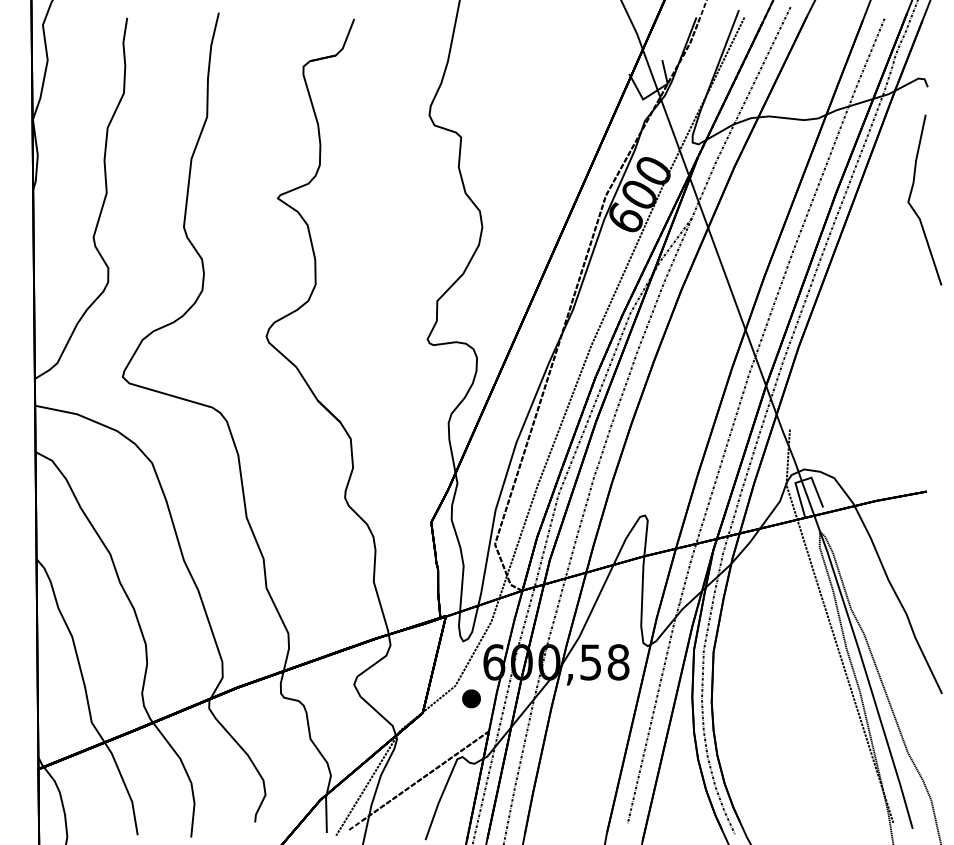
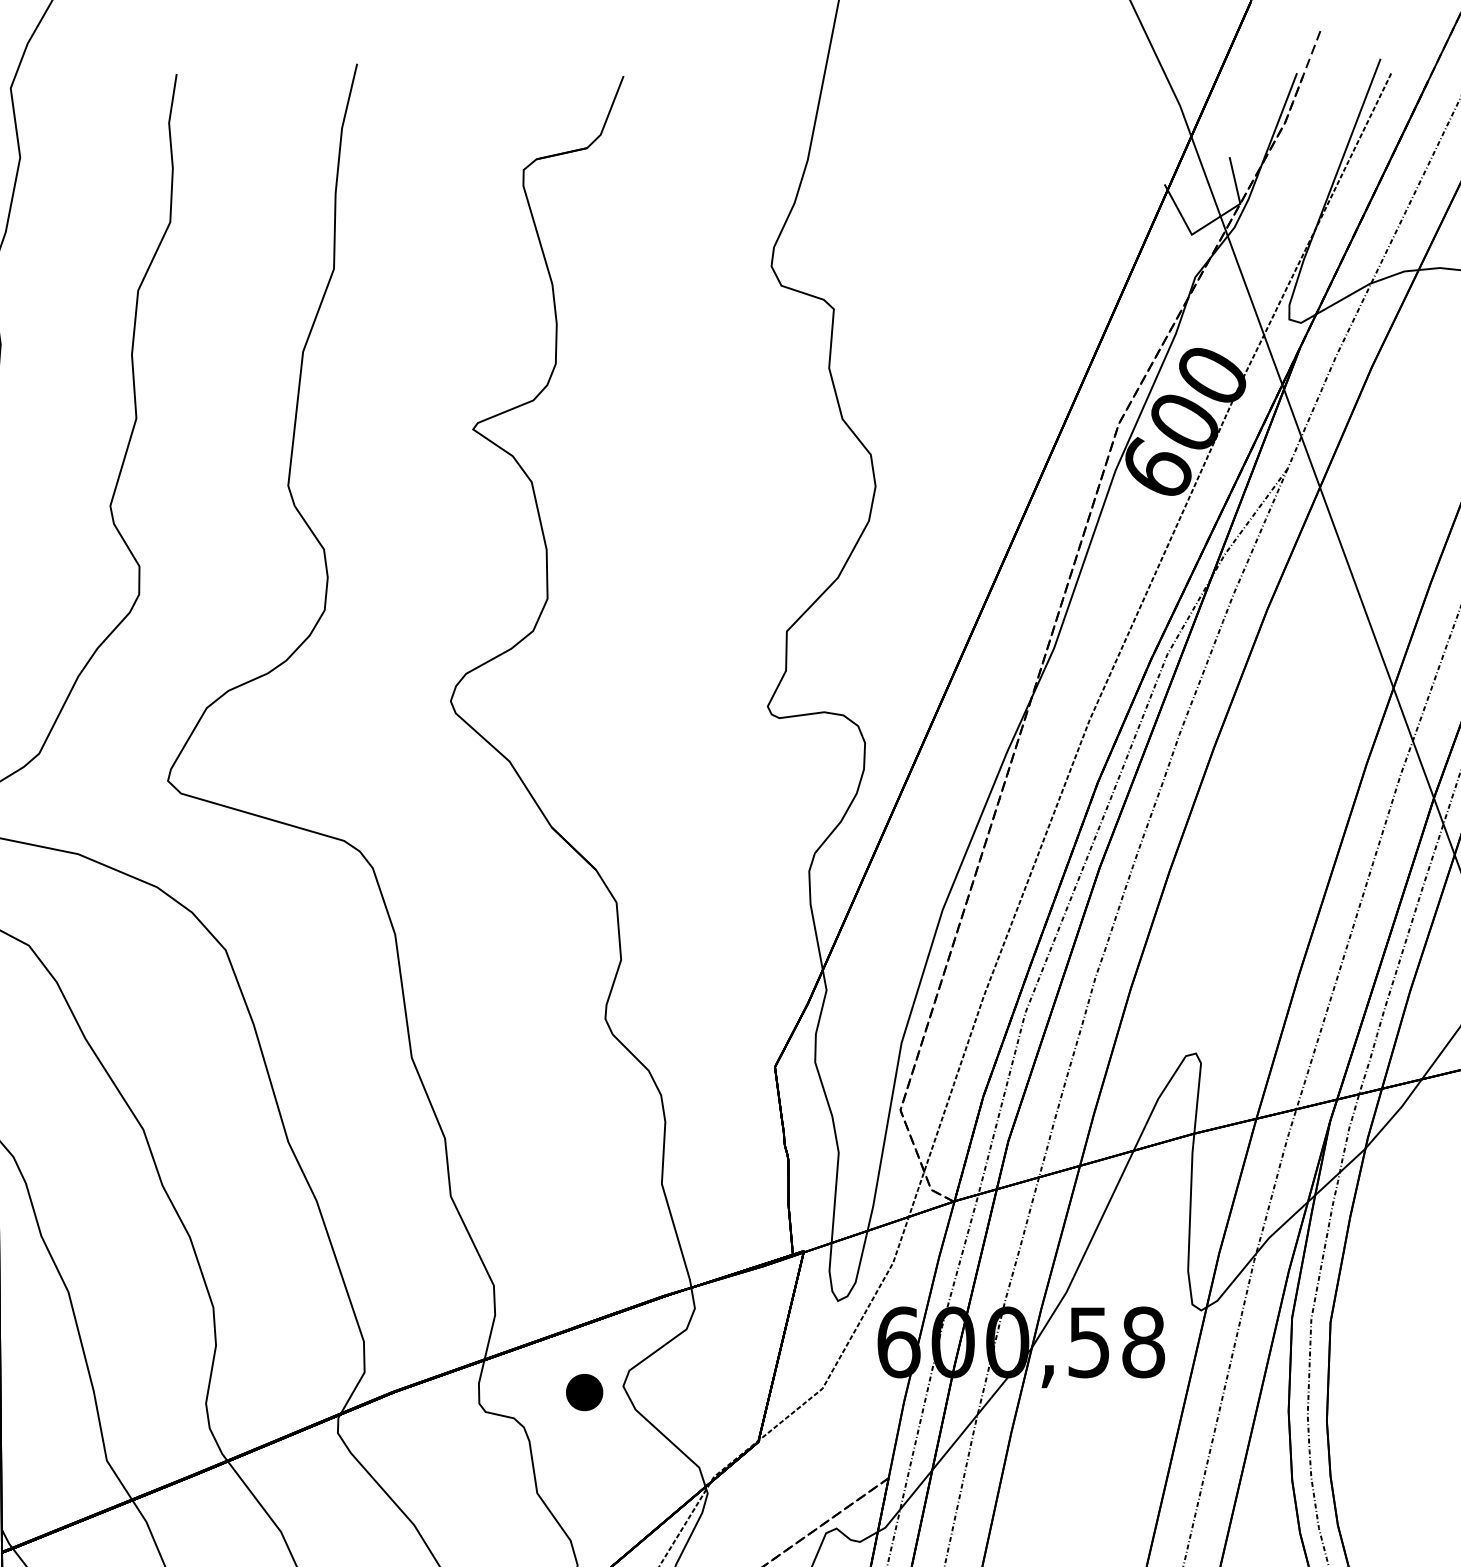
part: (471, 698) -> (584, 1391), moved

